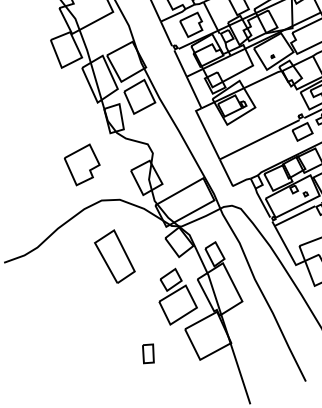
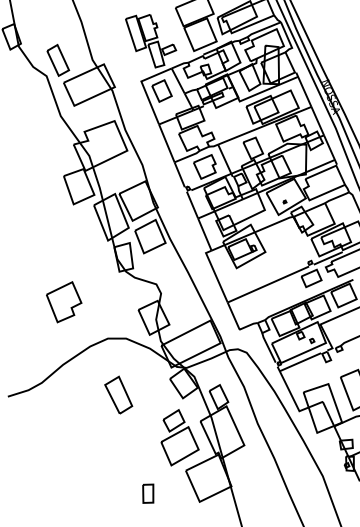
part: (82, 165) -> (64, 302), moved
part: (114, 255) -> (118, 394), size x0.7

